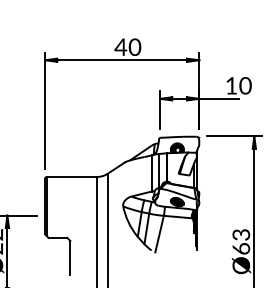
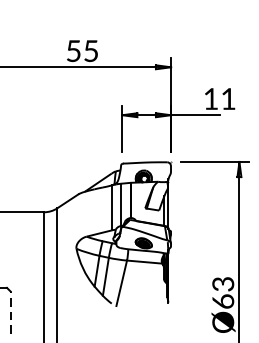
text: (127, 46) -> (81, 50), 40 -> 55
text: (245, 85) -> (228, 98), 10 -> 11
line: (70, 257) -> (11, 312), solid -> dashed

